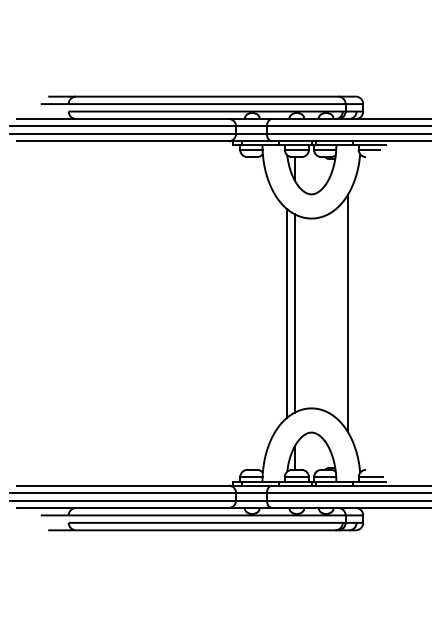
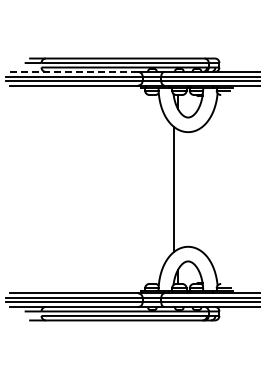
line: (123, 119) -> (74, 72), solid -> dashed
line: (295, 313) -> (178, 189), removed
line: (346, 313) -> (209, 189), removed

